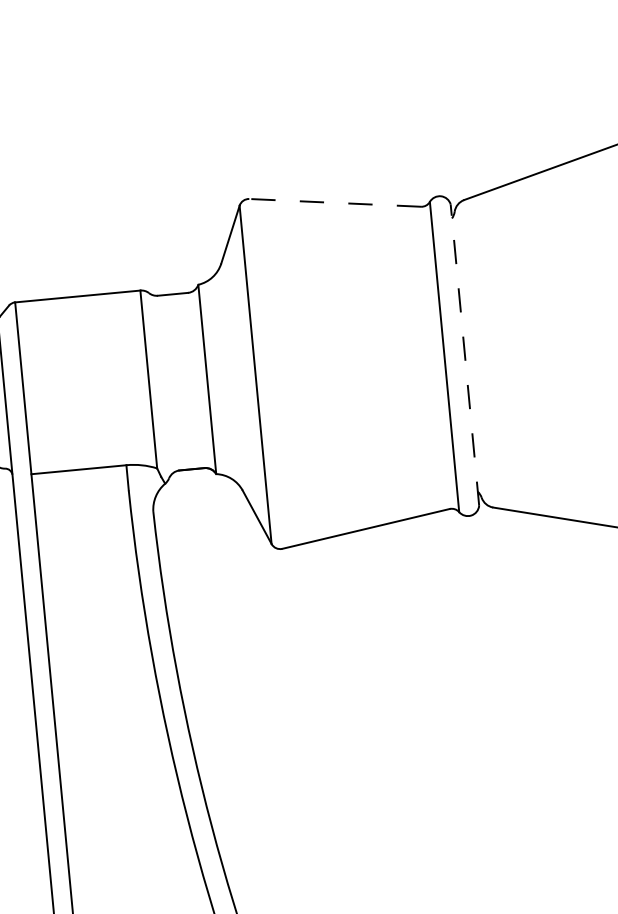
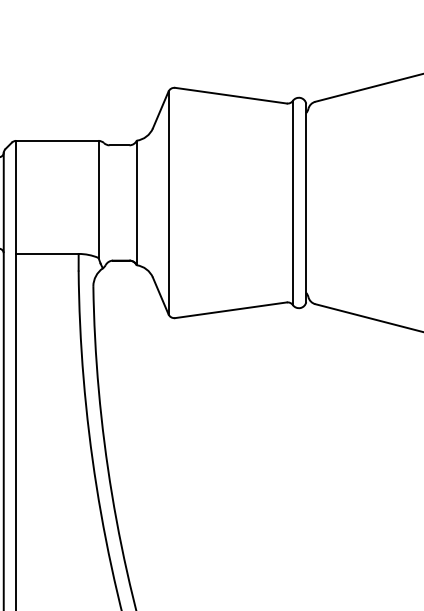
line: (334, 202) -> (230, 95), dashed -> solid
line: (465, 354) -> (306, 202), dashed -> solid

